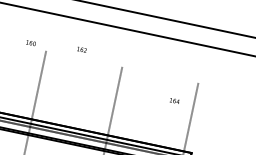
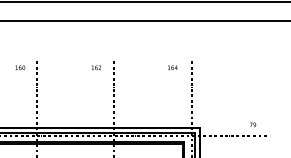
text: (31, 42) -> (20, 67), moved
text: (82, 49) -> (96, 67), moved
text: (174, 100) -> (172, 67), moved

